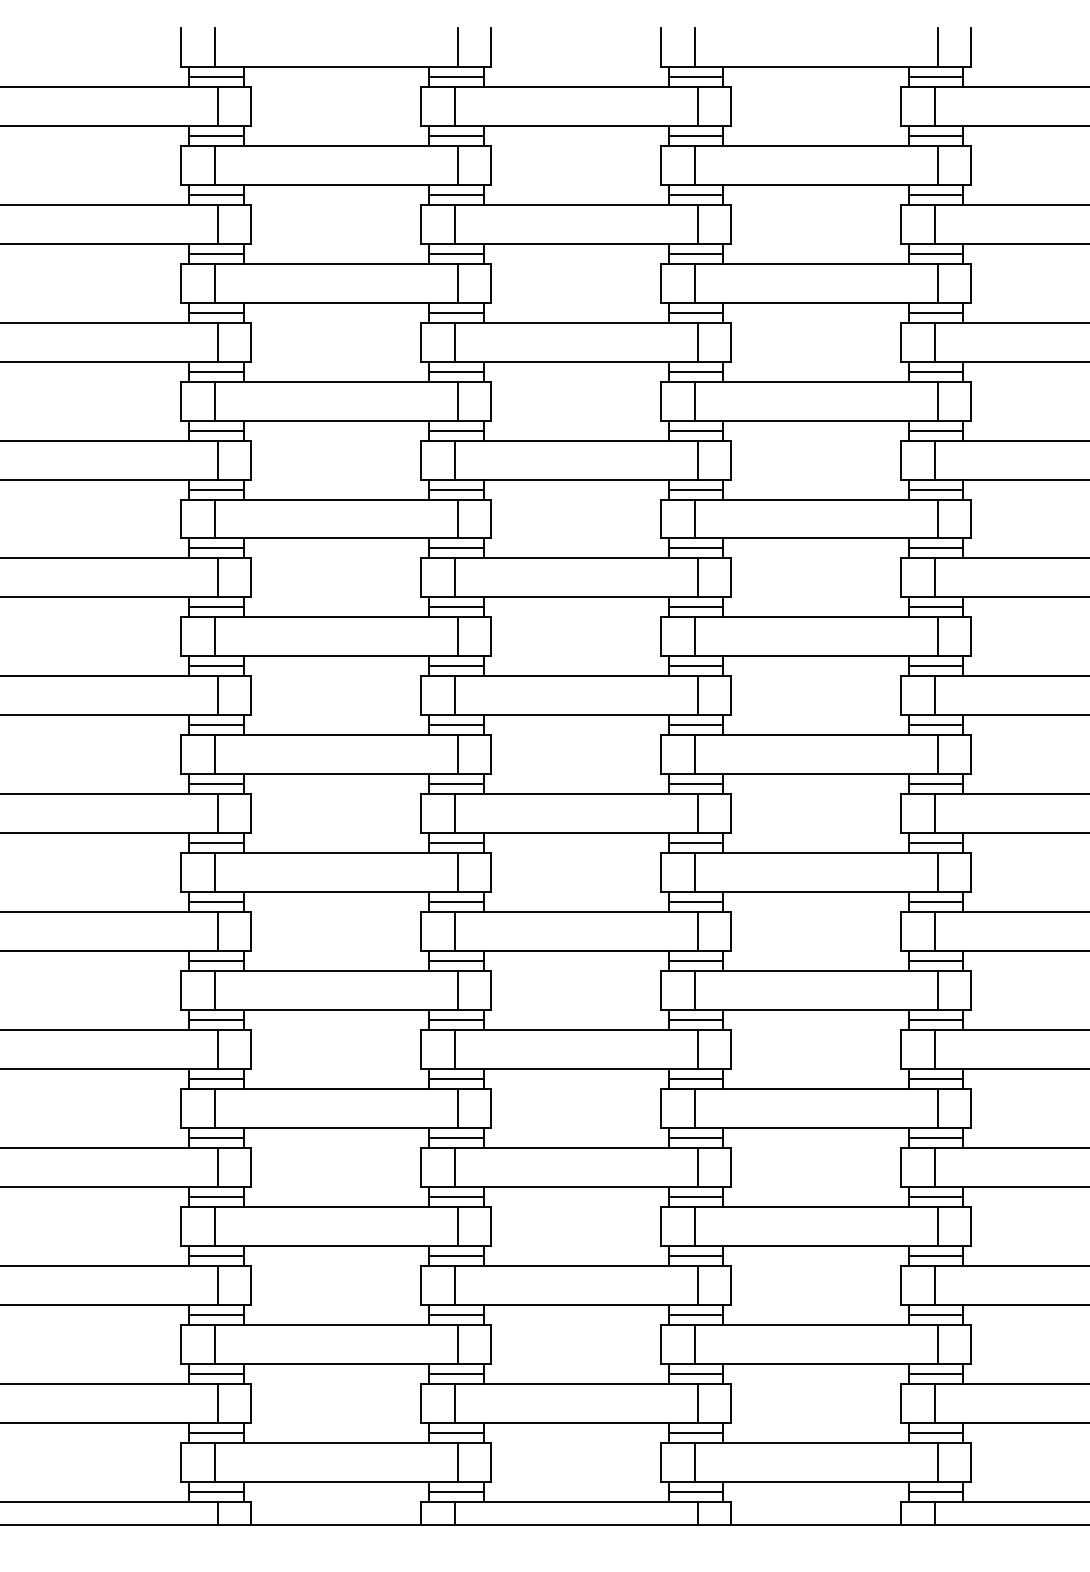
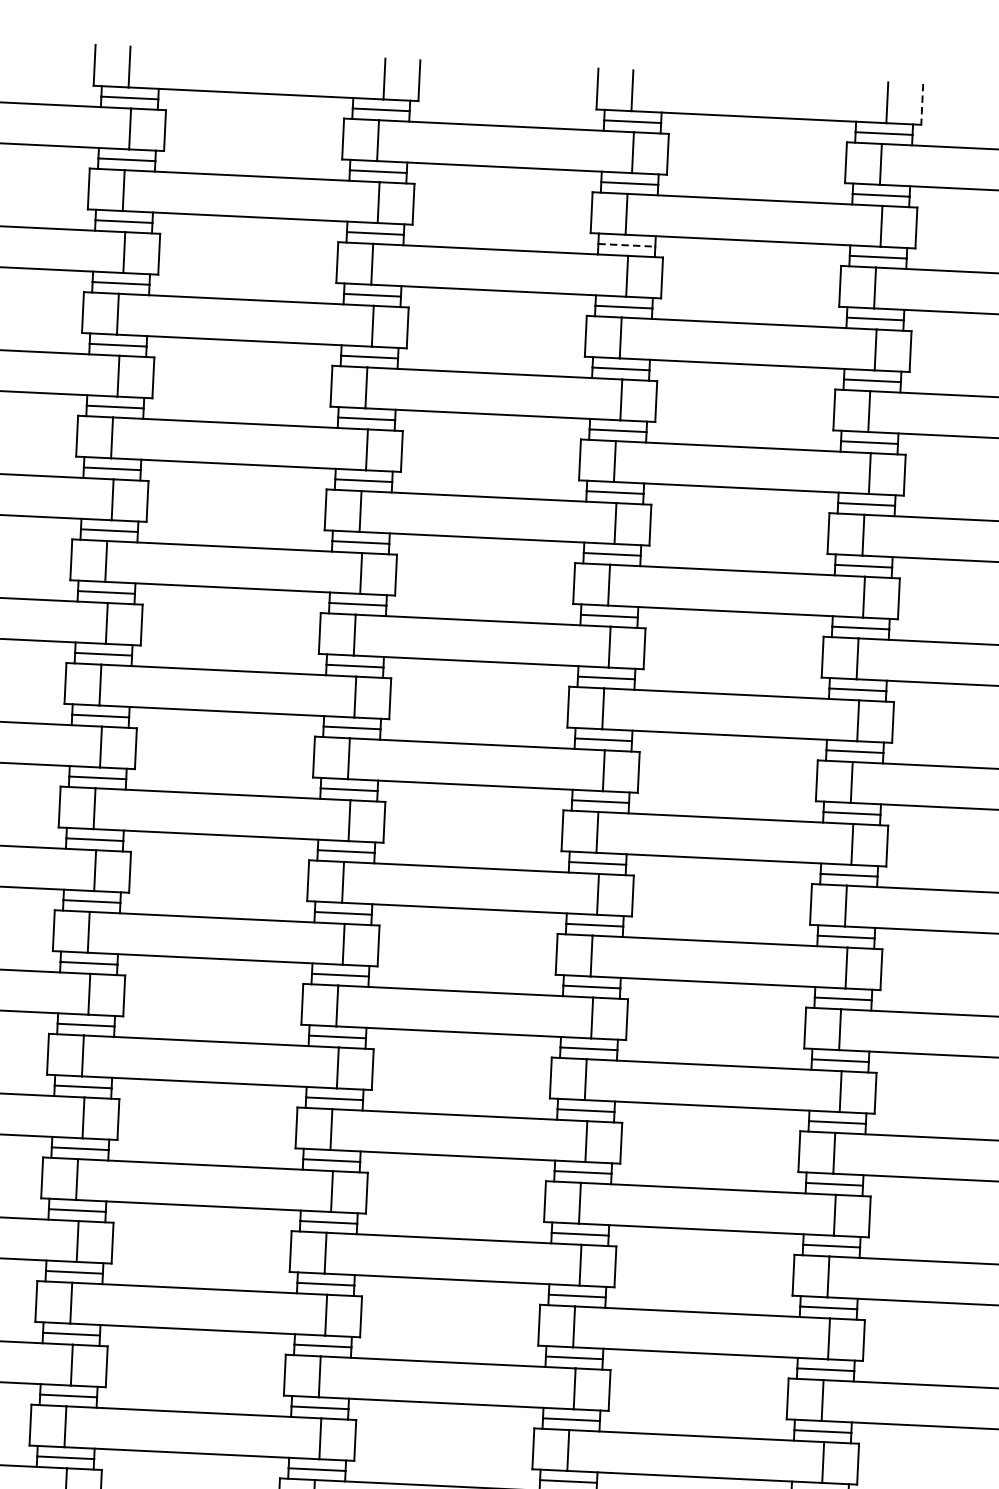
line: (971, 47) -> (922, 104), solid -> dashed
line: (696, 194) -> (627, 245), solid -> dashed

